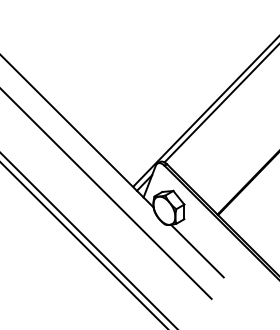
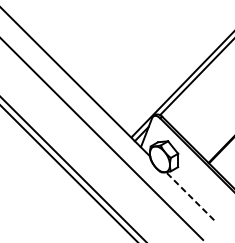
line: (197, 250) -> (190, 195), solid -> dashed

